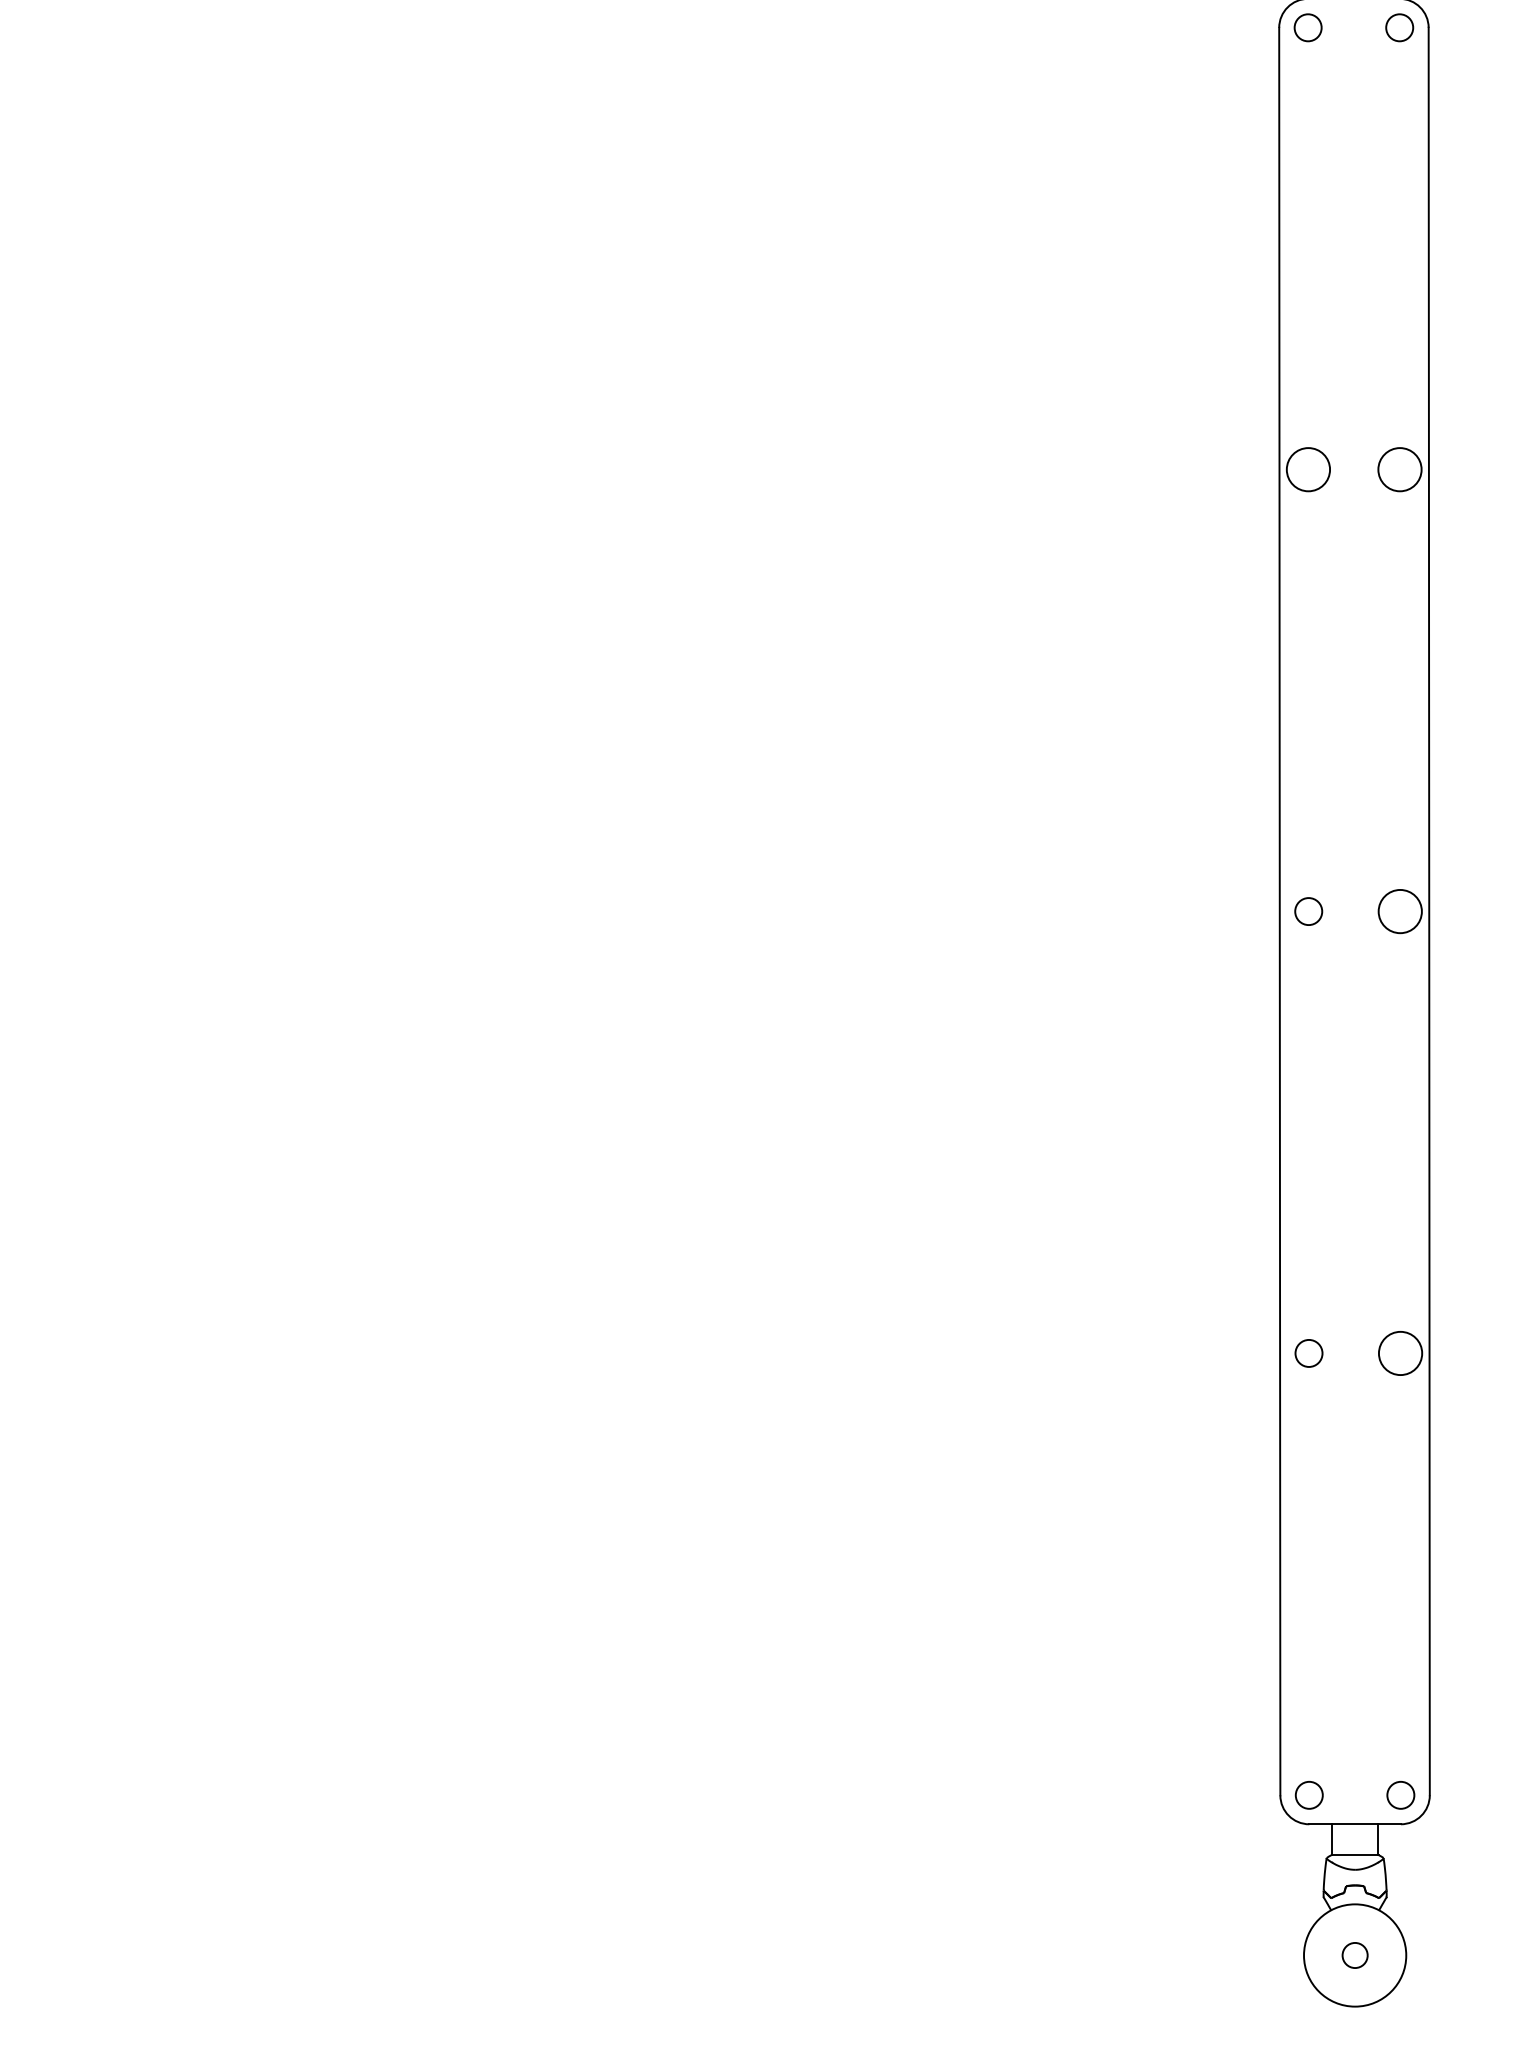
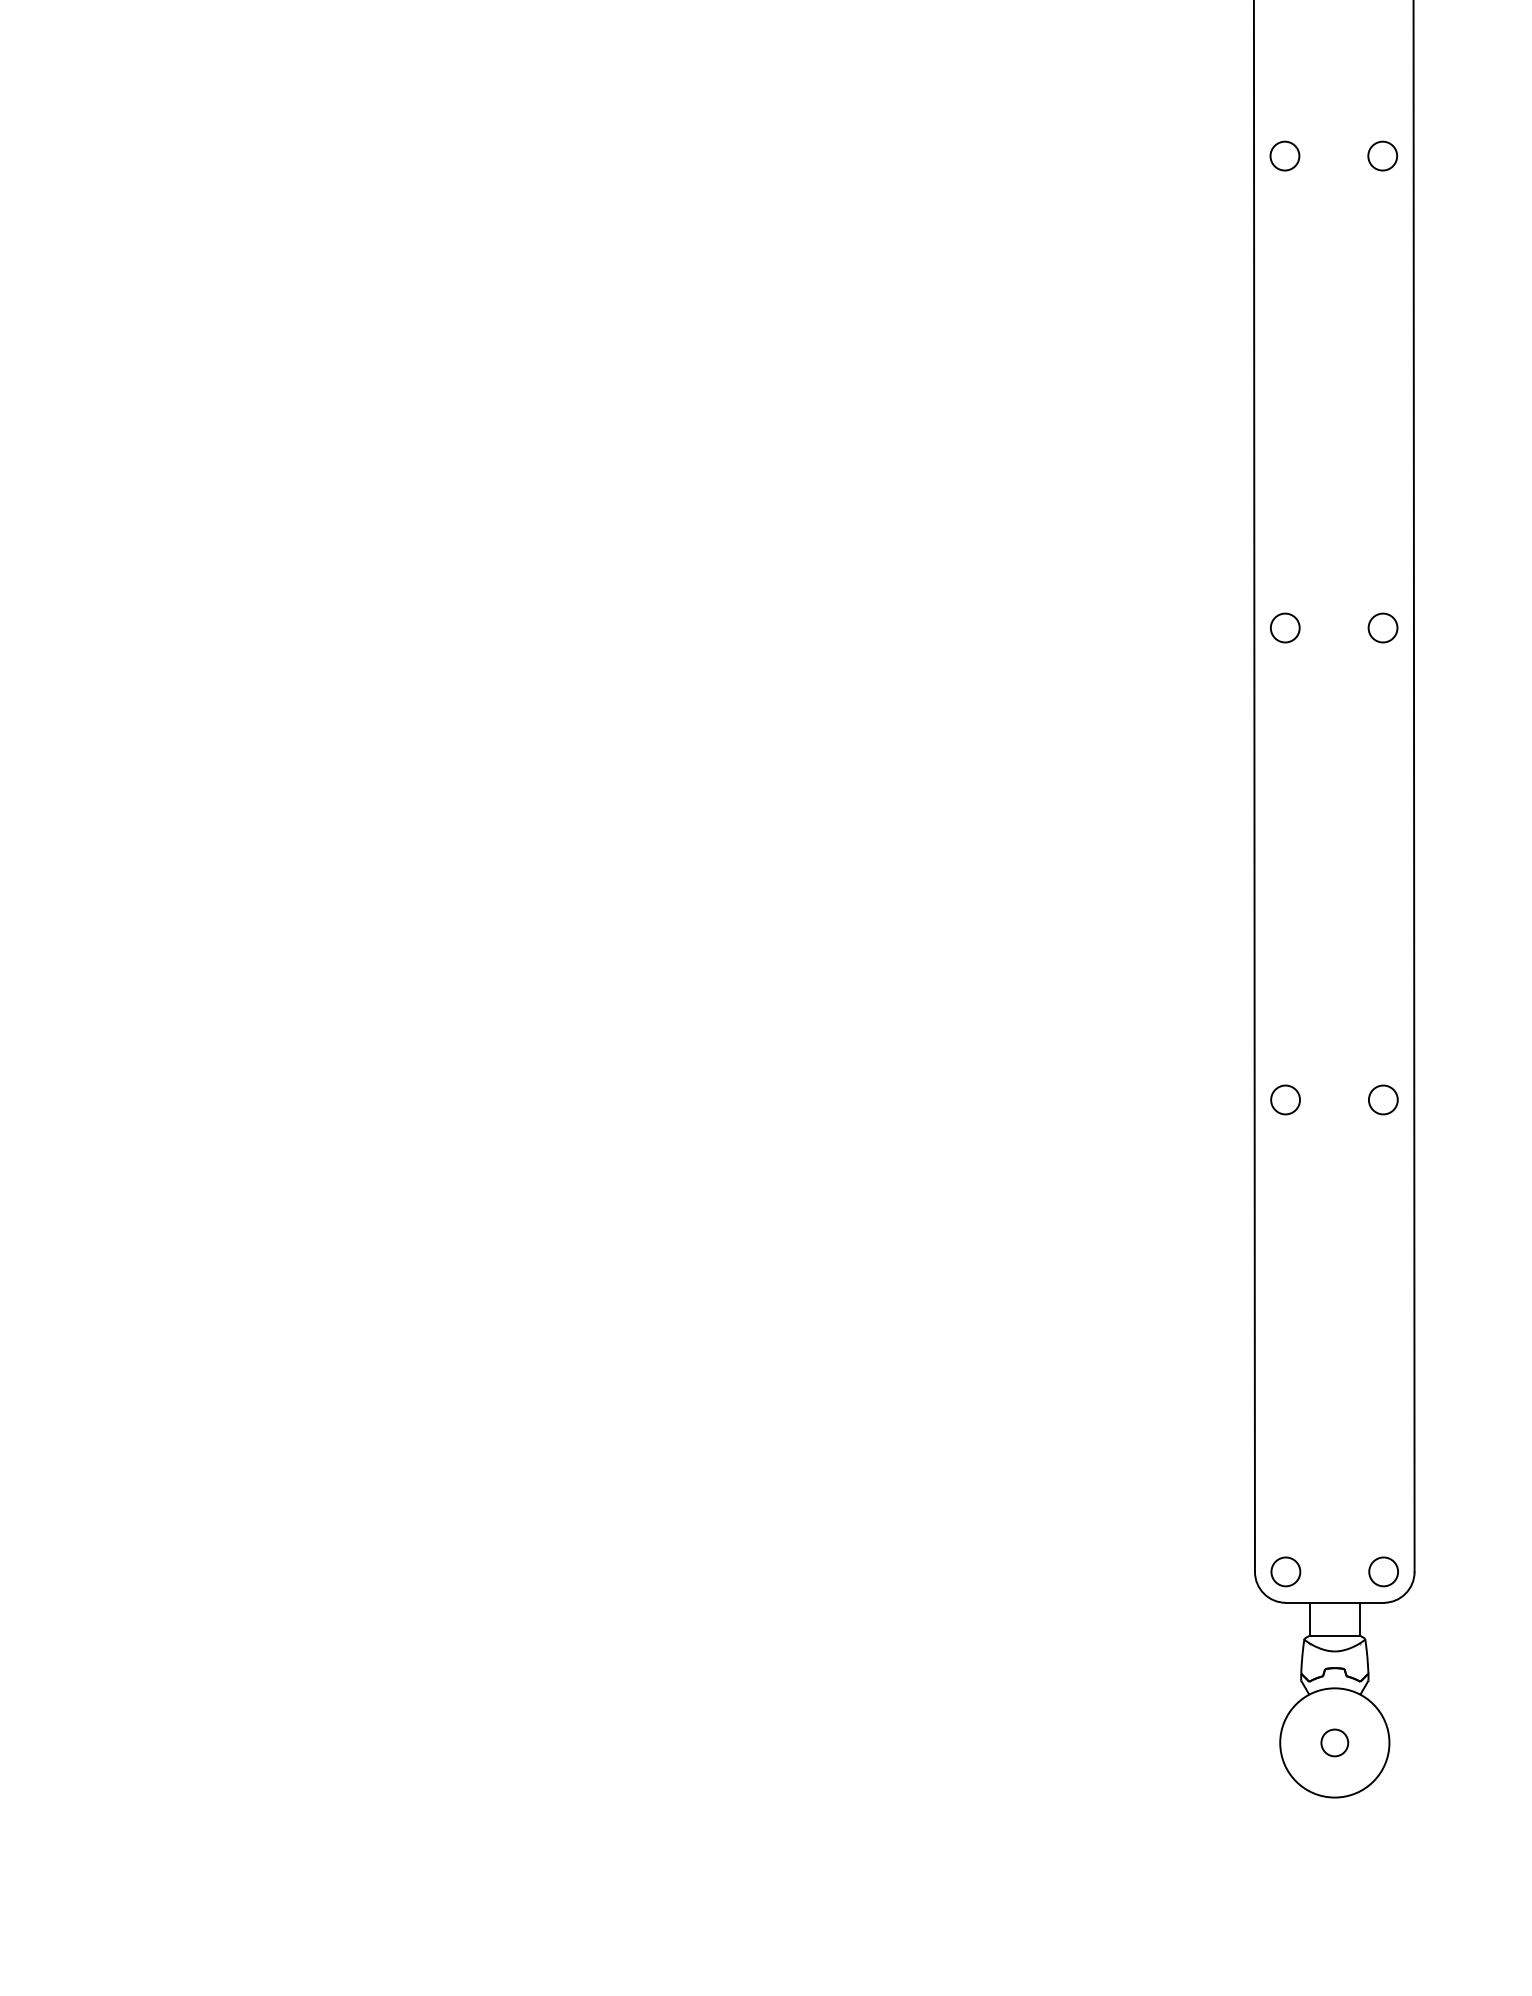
circle: (1307, 469) -> (1283, 155), size x0.62
circle: (1399, 469) -> (1382, 155), size x0.62
circle: (1399, 911) -> (1382, 627), size x0.62
circle: (1400, 1352) -> (1383, 1098), size x0.62

